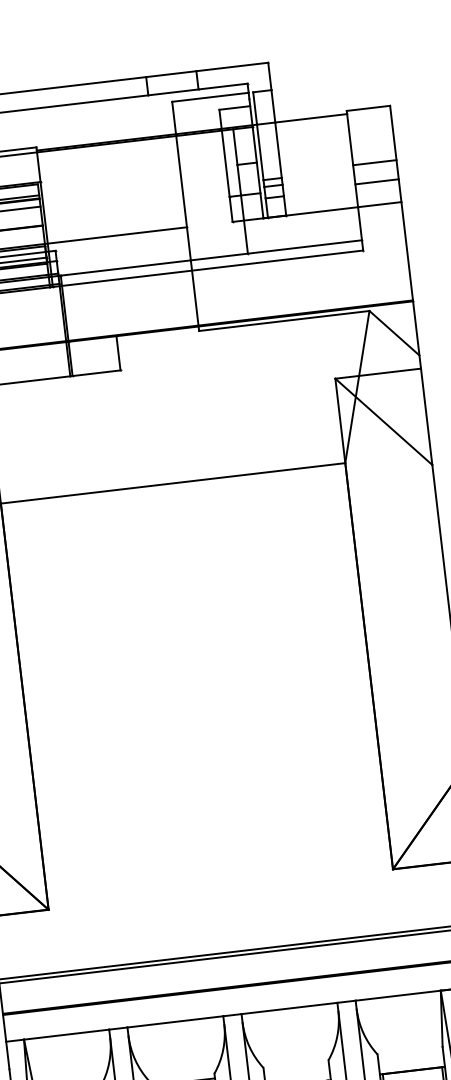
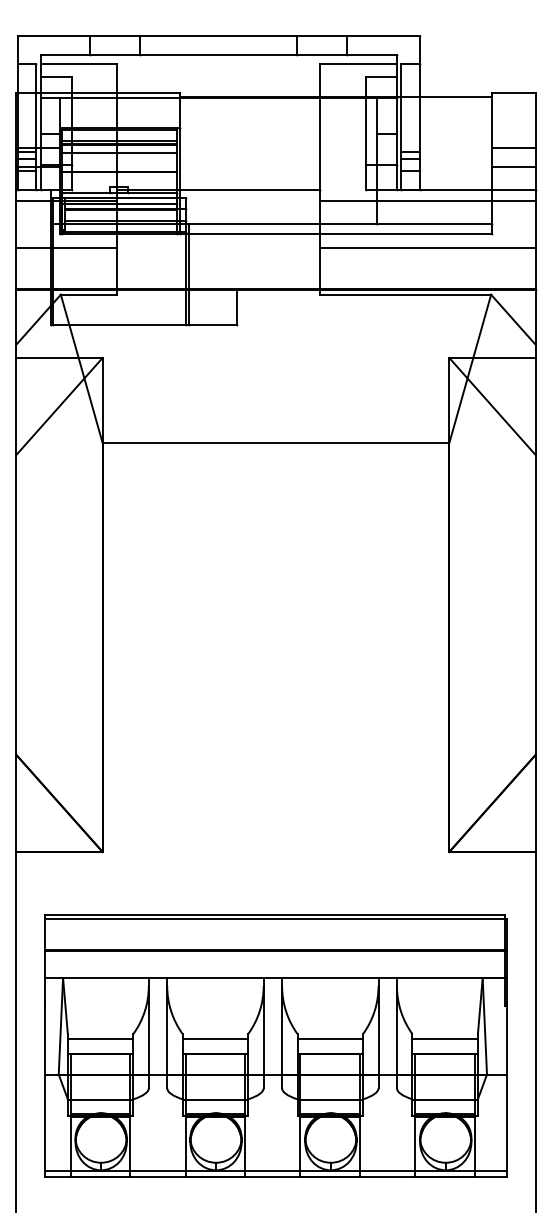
line: (295, 225) -> (427, 201), added
line: (300, 271) -> (427, 247), added
line: (409, 1055) -> (444, 1038), added
line: (296, 1068) -> (330, 1038), added

